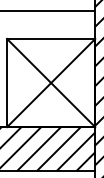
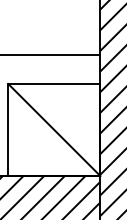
line: (51, 83) -> (54, 130), removed

